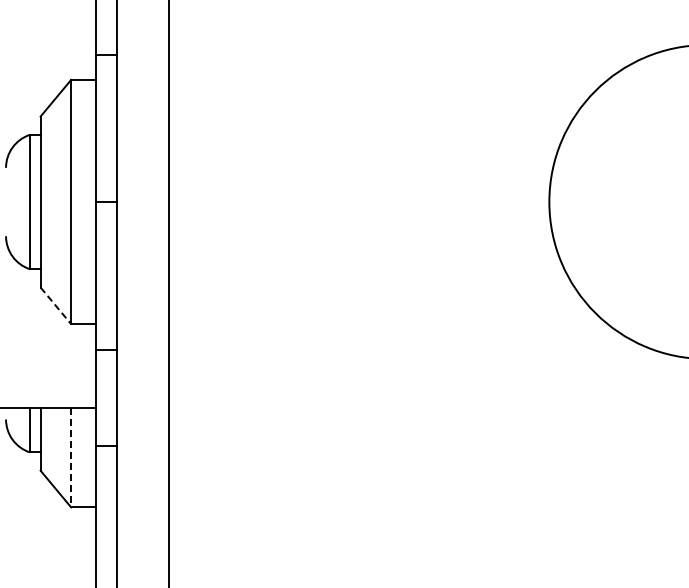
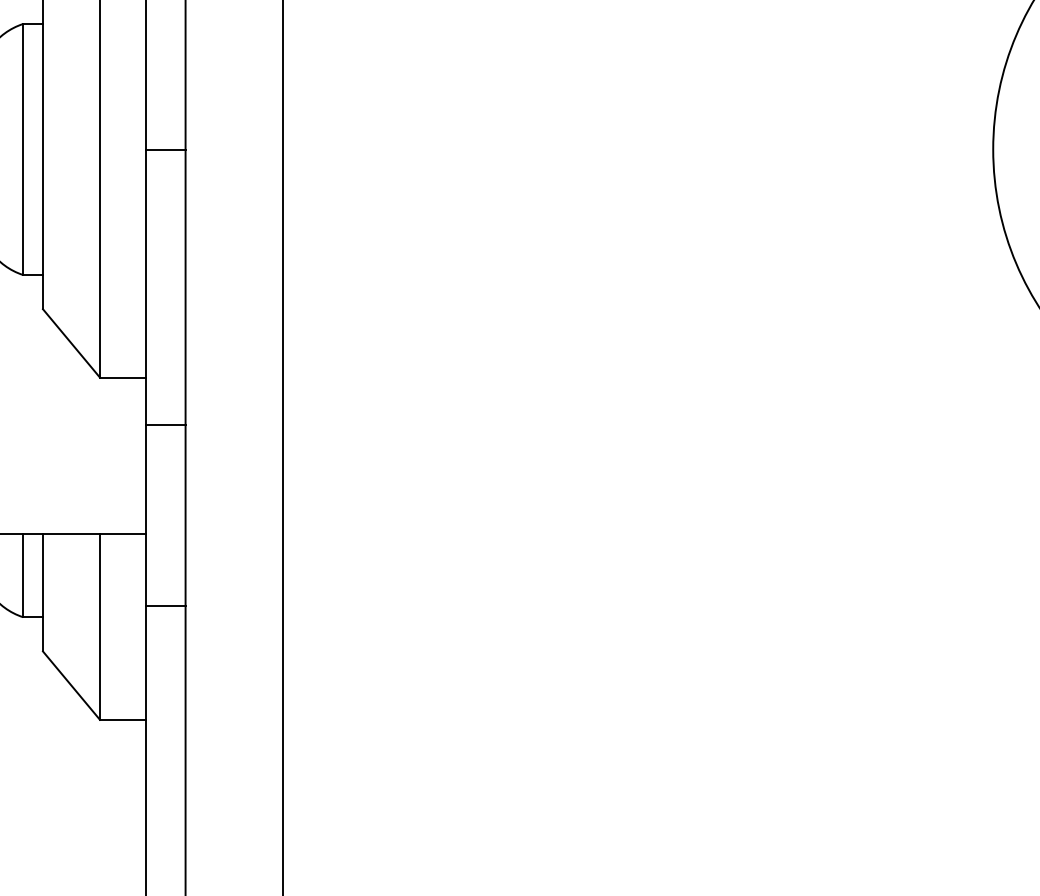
line: (55, 305) -> (70, 342), dashed -> solid
line: (71, 457) -> (100, 626), dashed -> solid

